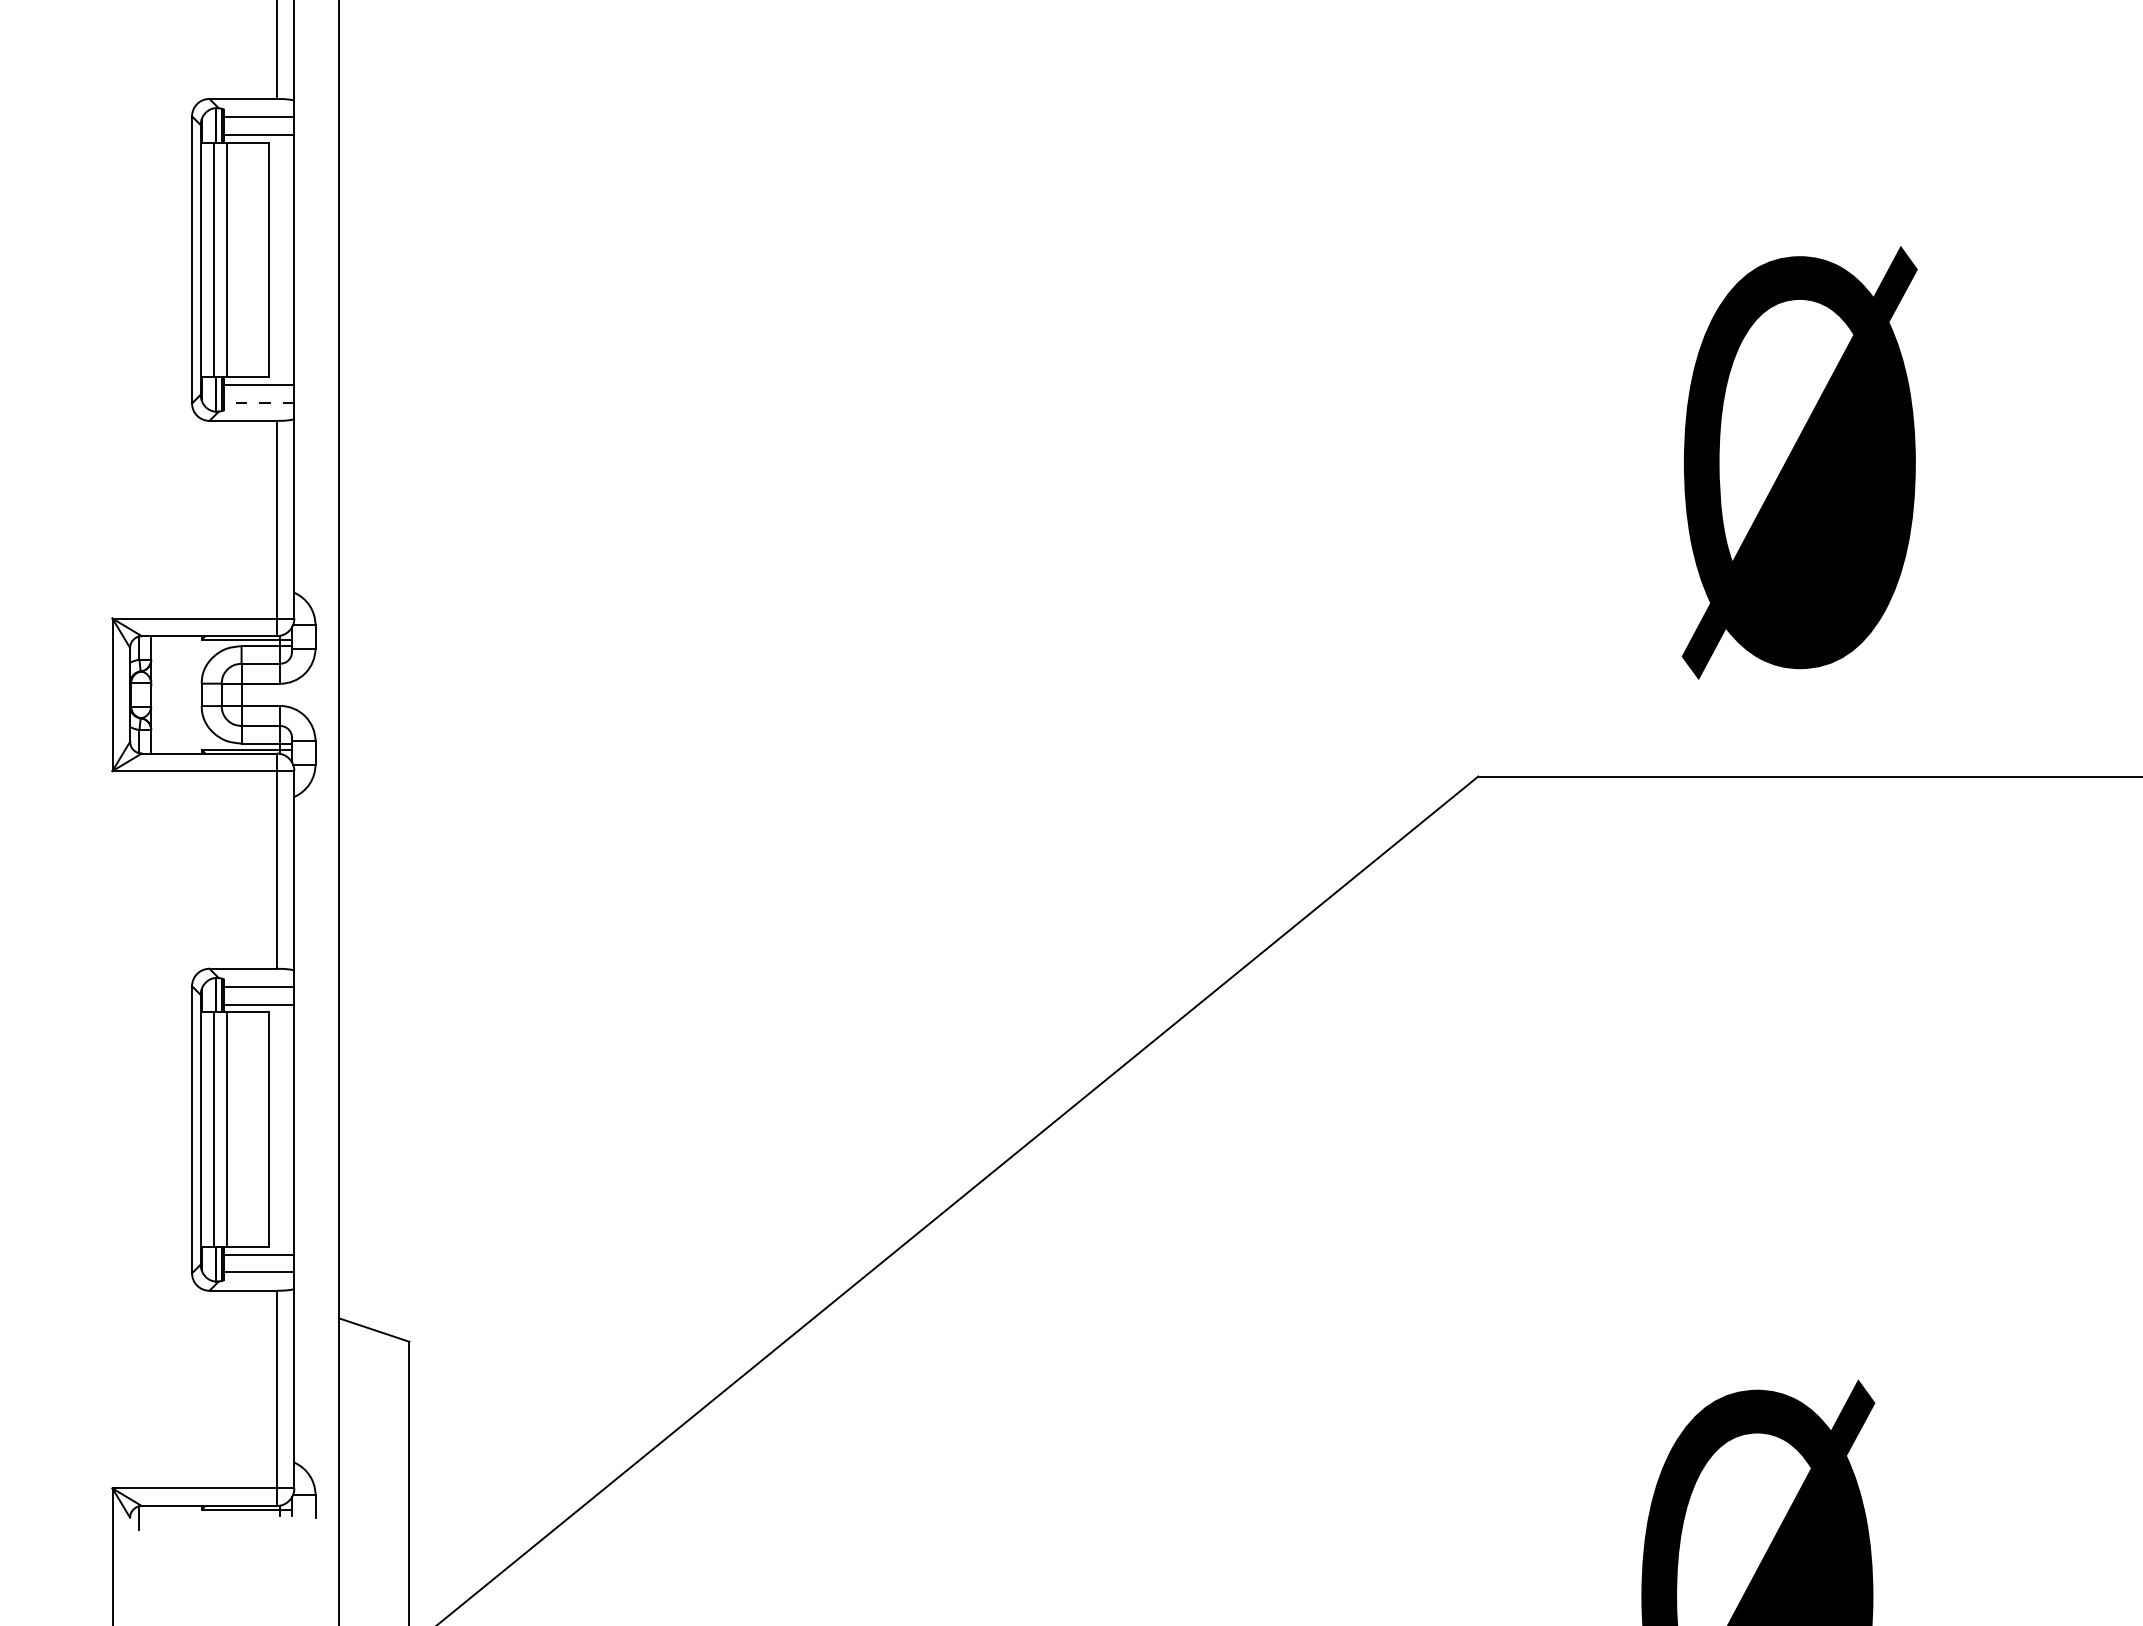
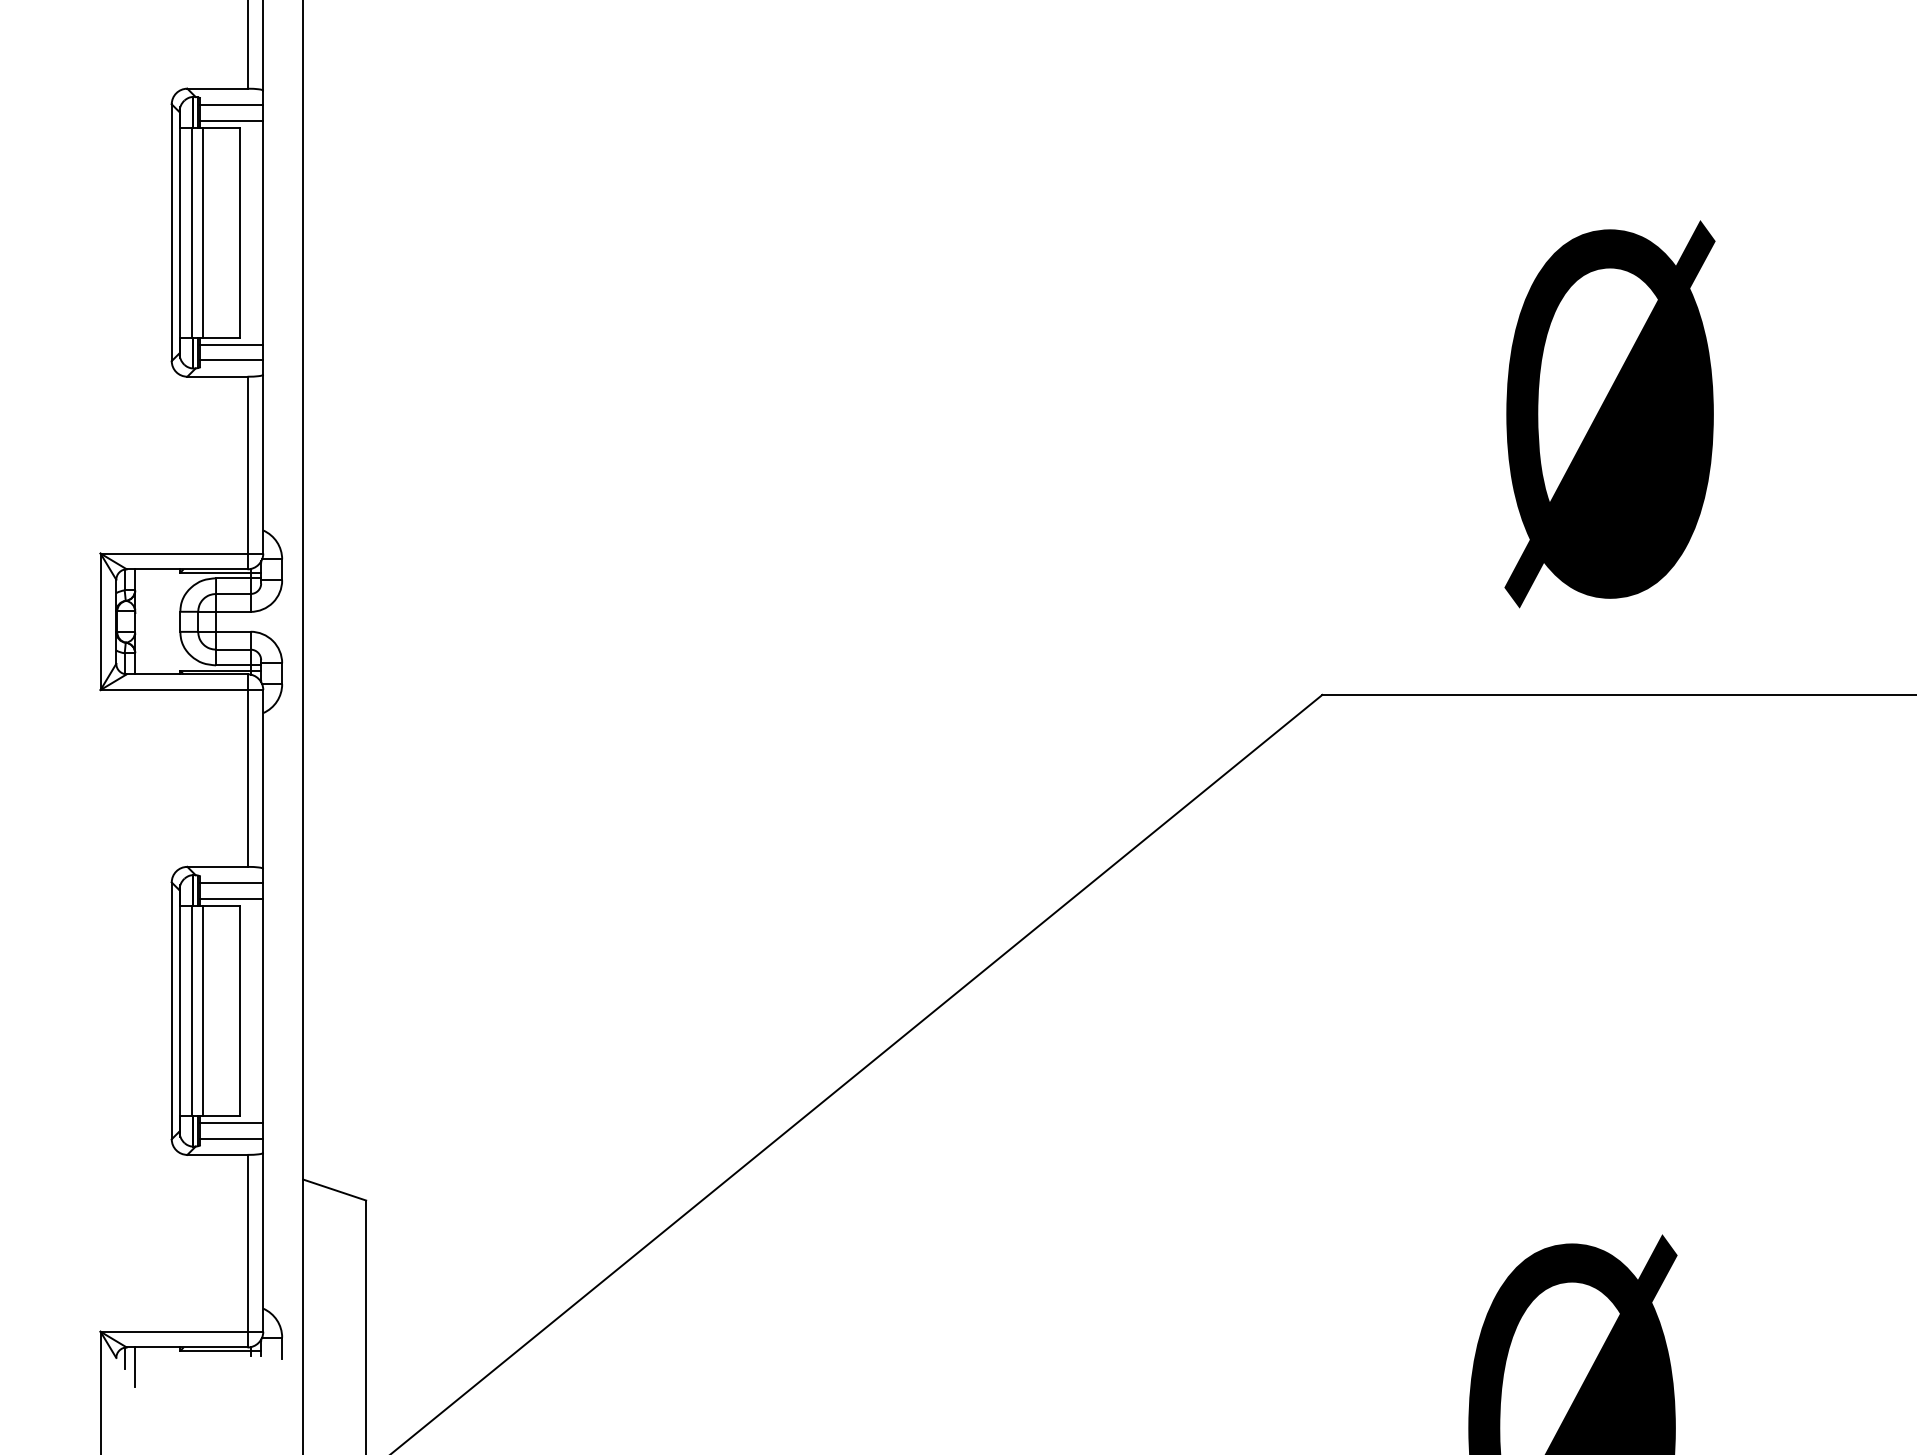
line: (258, 402) -> (231, 360), dashed -> solid
line: (151, 1528) -> (135, 1367), added

